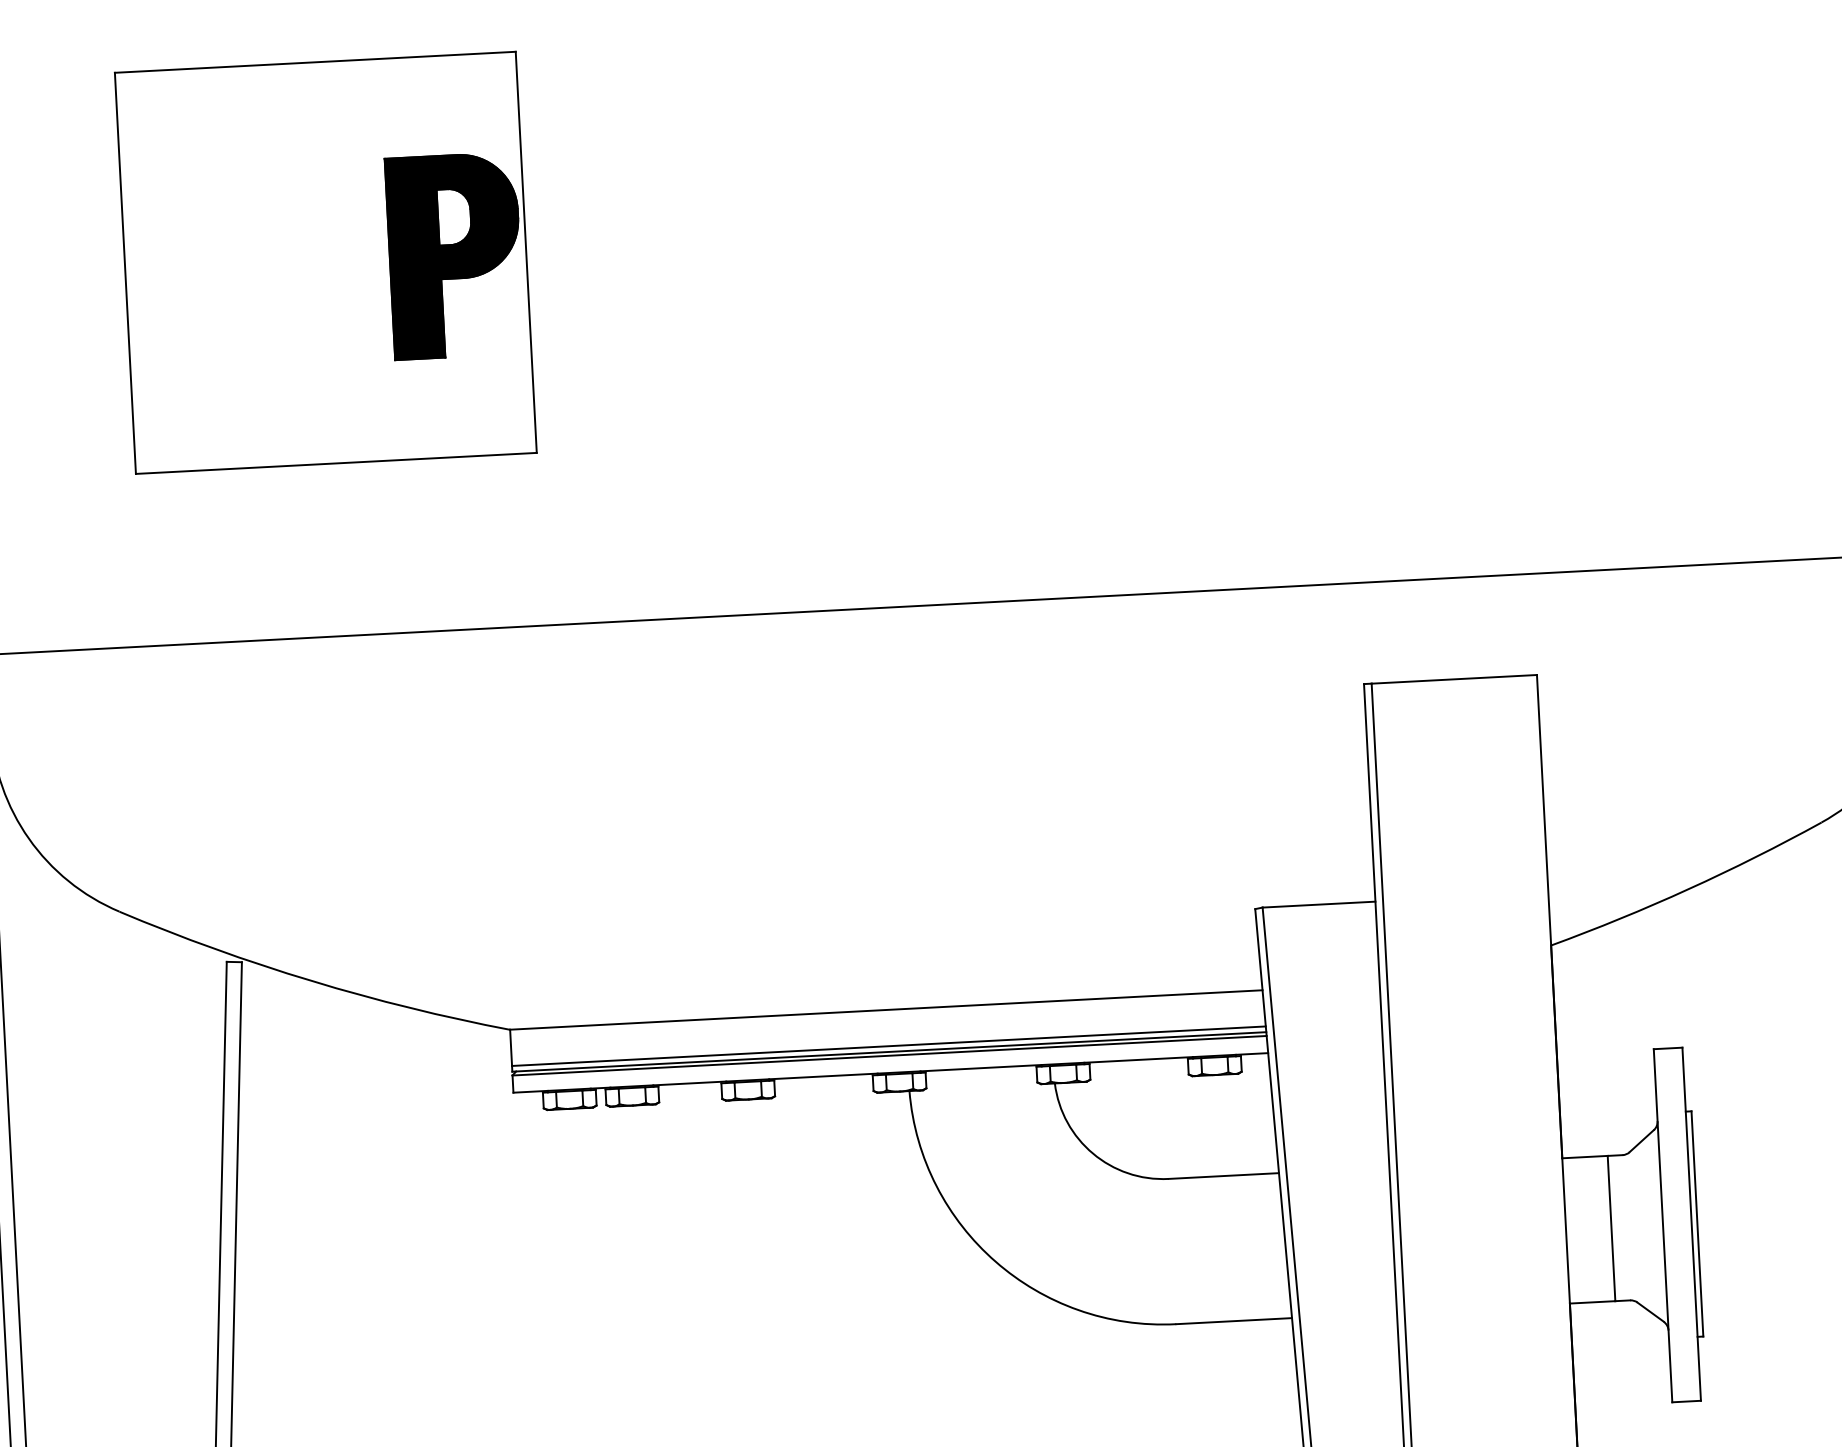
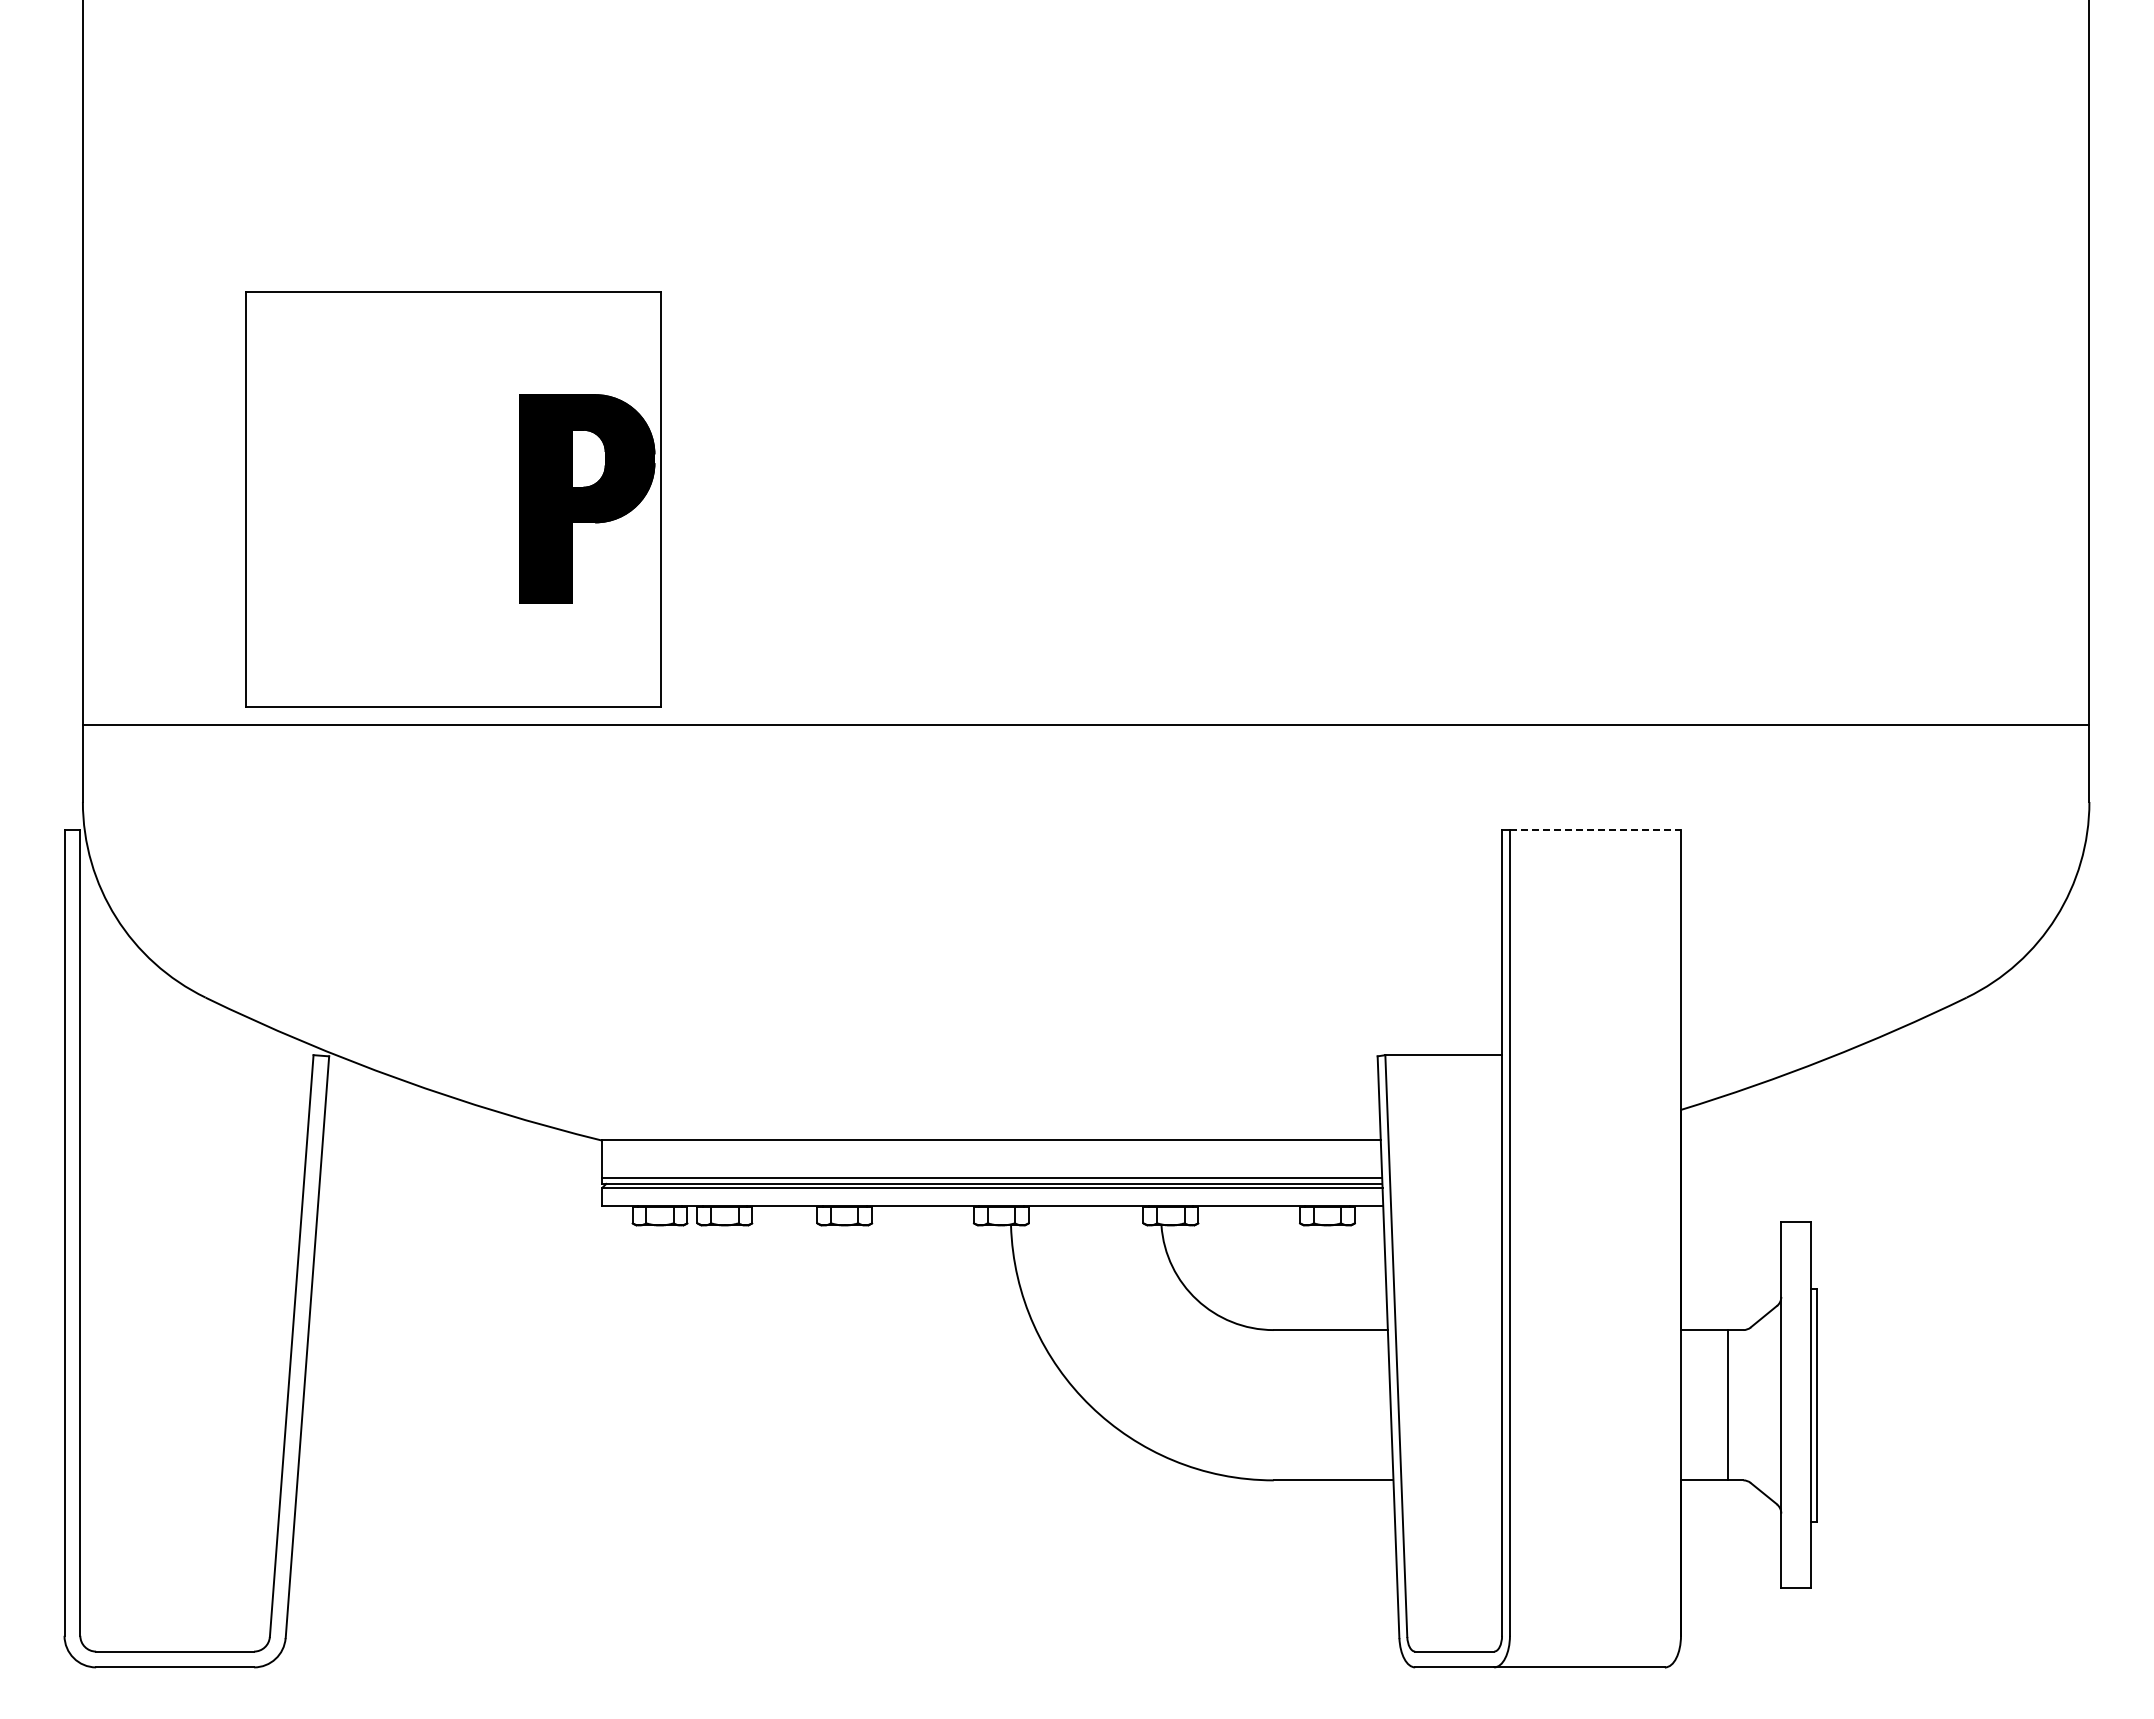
part: (325, 263) -> (453, 499), moved
line: (1454, 679) -> (1595, 830), solid -> dashed

